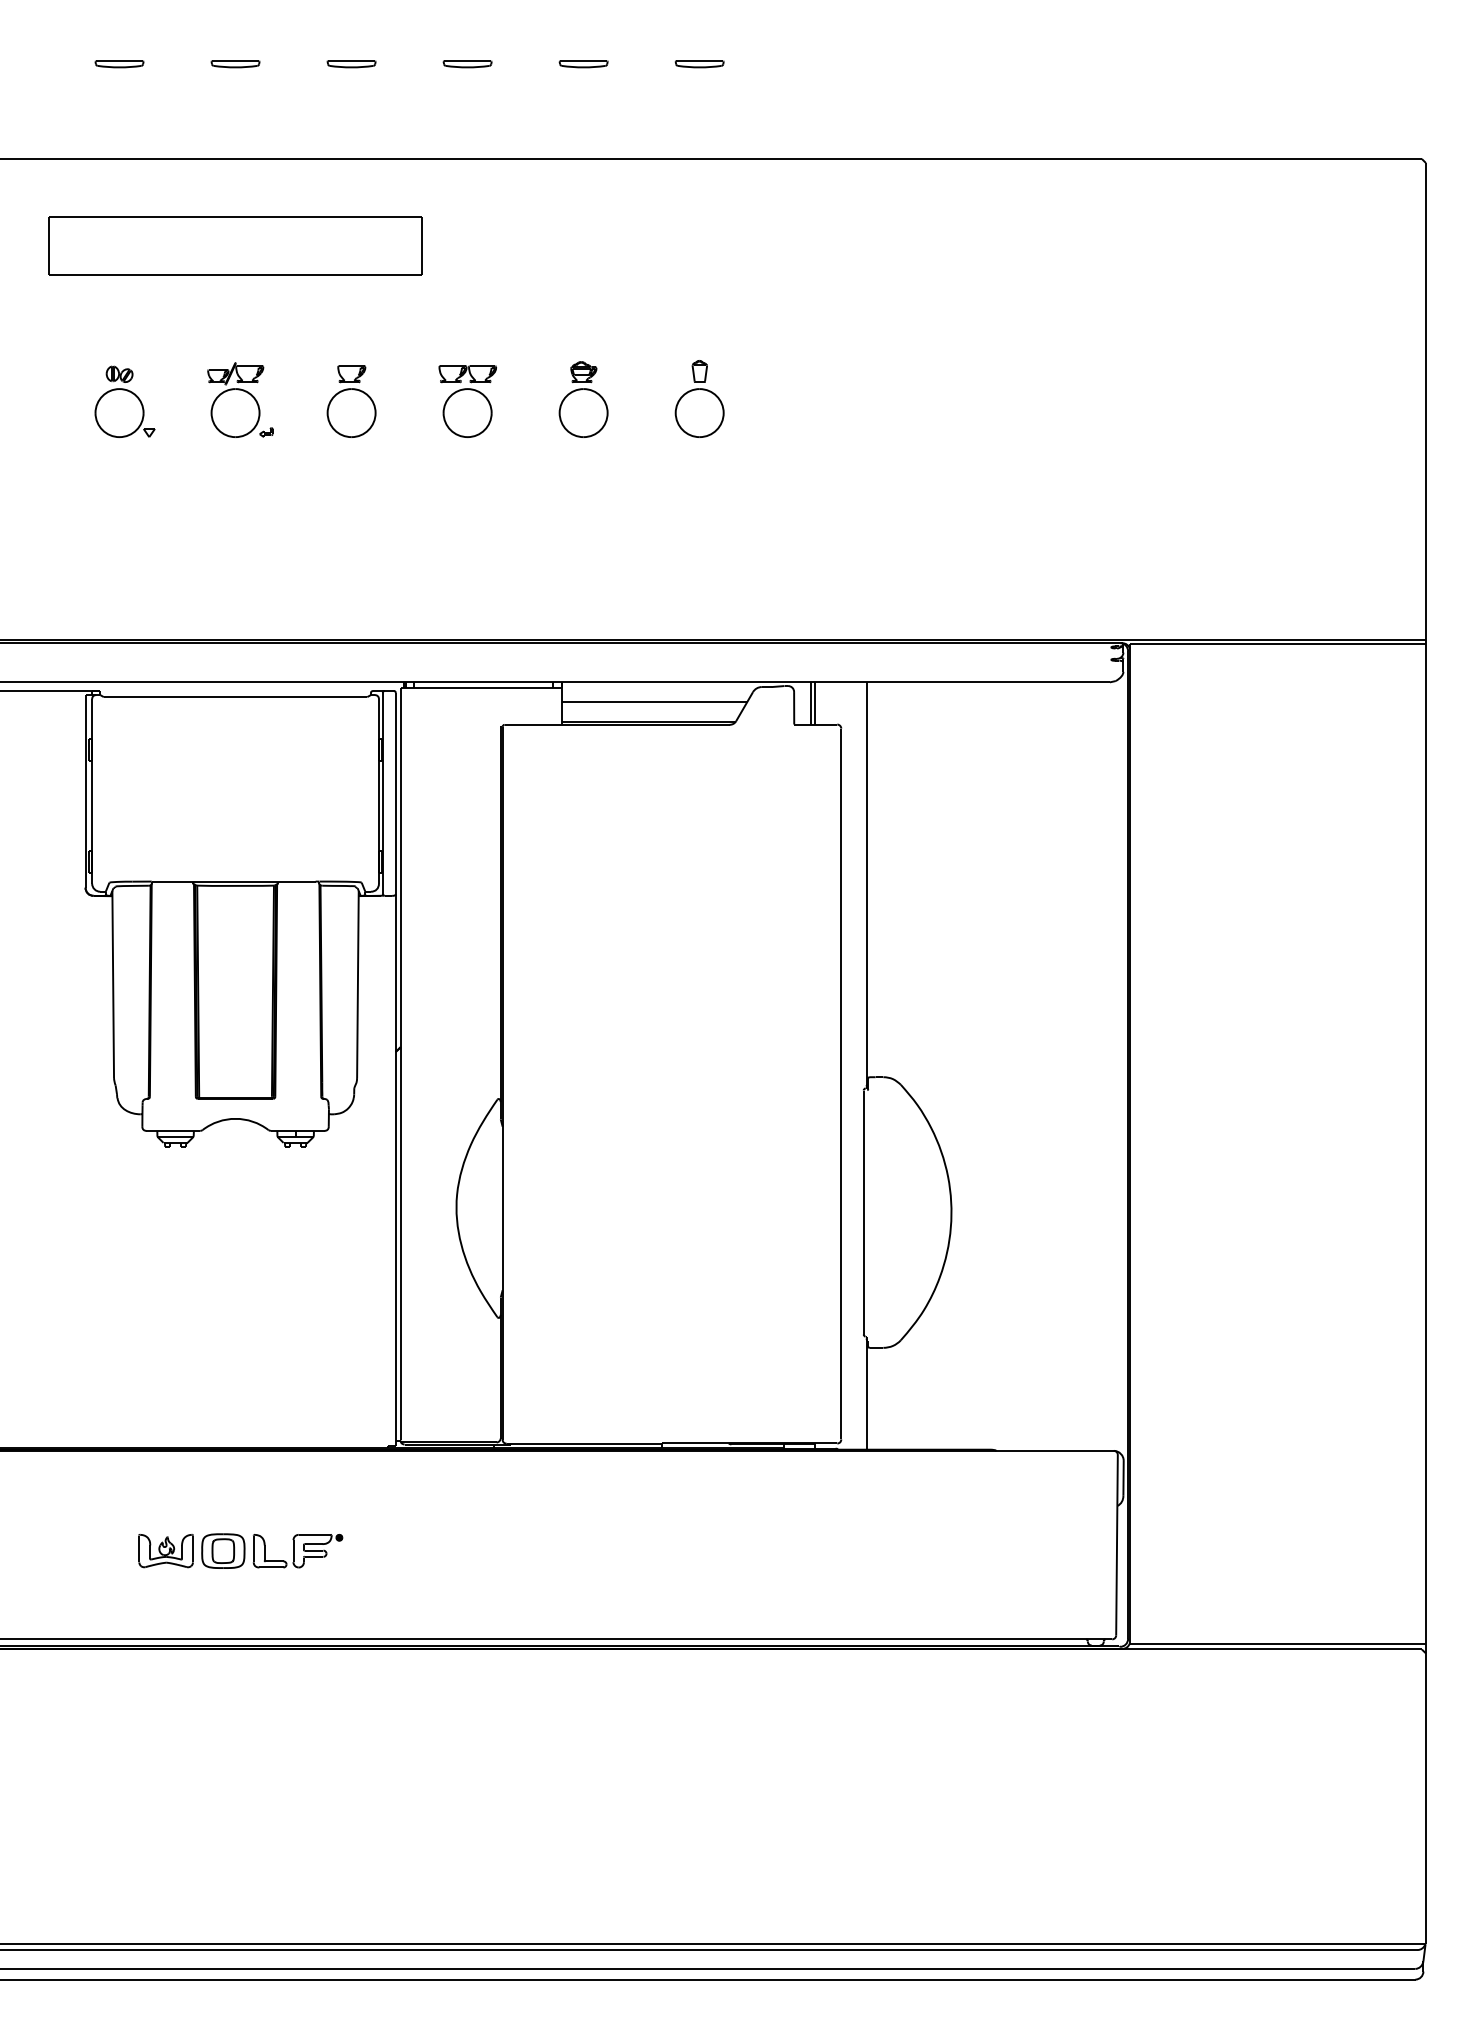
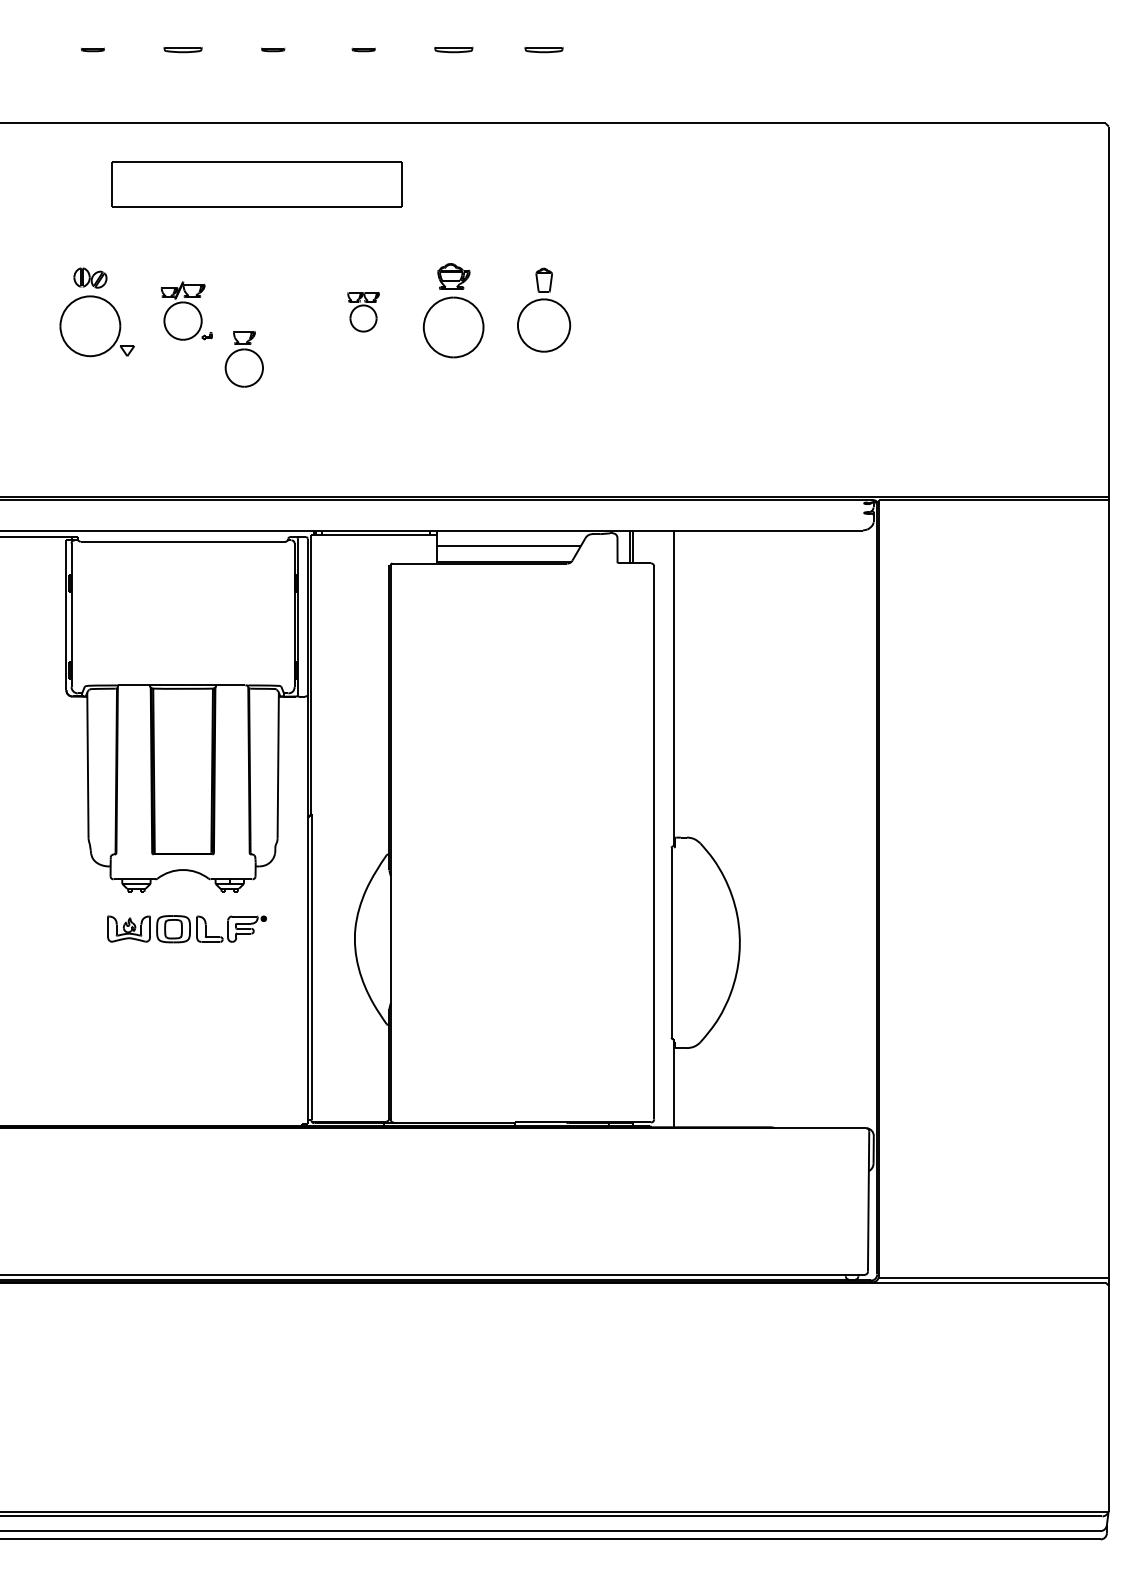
part: (119, 63) -> (92, 49), size x0.6
part: (350, 63) -> (272, 49), size x0.6
part: (467, 63) -> (363, 49), size x0.6
part: (234, 246) -> (256, 184), moved
part: (698, 398) -> (543, 309), size x1.4
part: (583, 399) -> (453, 310), size x1.6
part: (124, 402) -> (96, 312), size x1.6
part: (350, 402) -> (243, 359), moved
part: (467, 402) -> (363, 312), size x0.7
part: (239, 1551) -> (186, 929), moved

